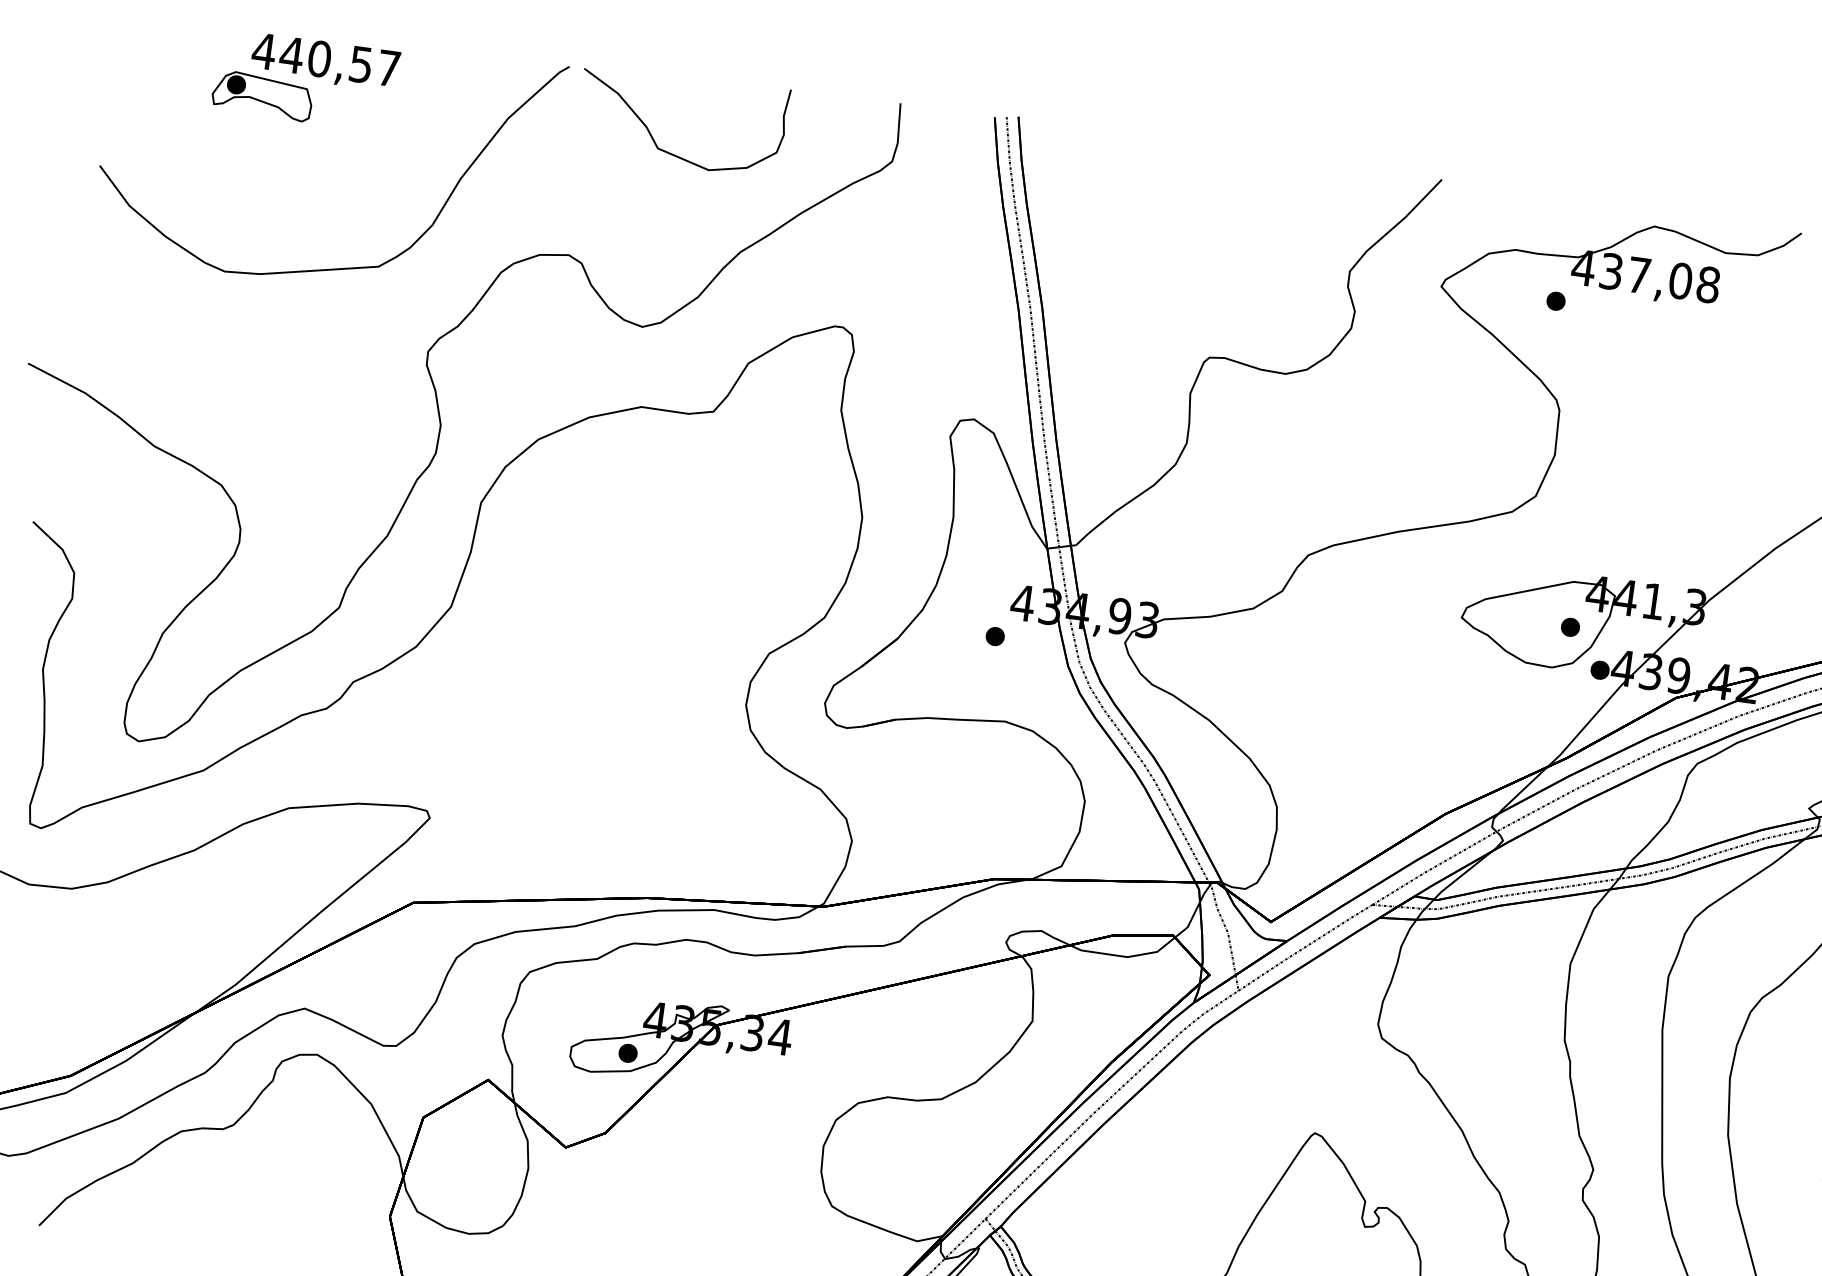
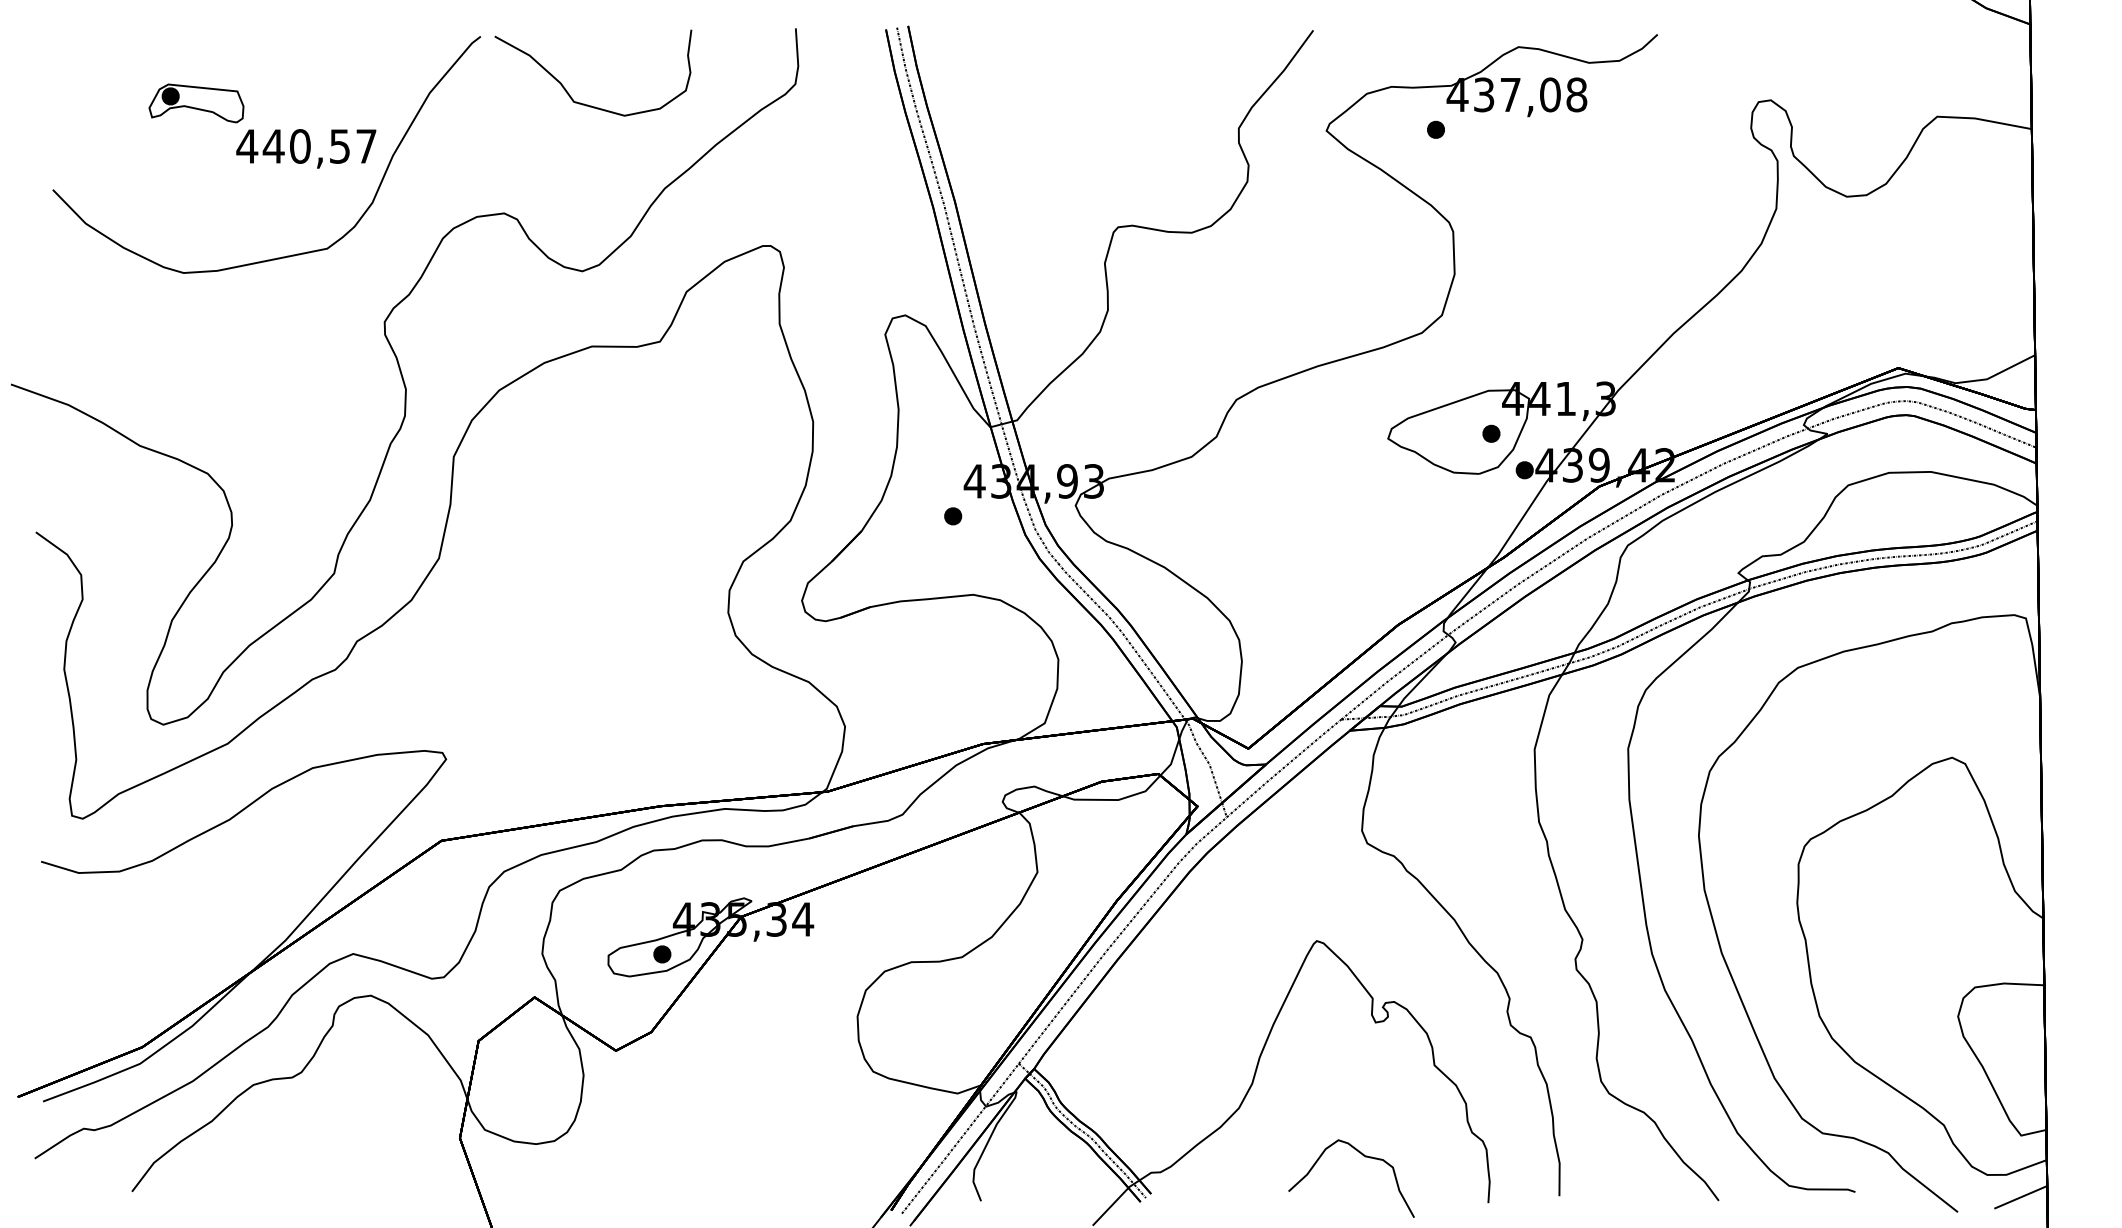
text: (325, 61) -> (306, 148), moved

